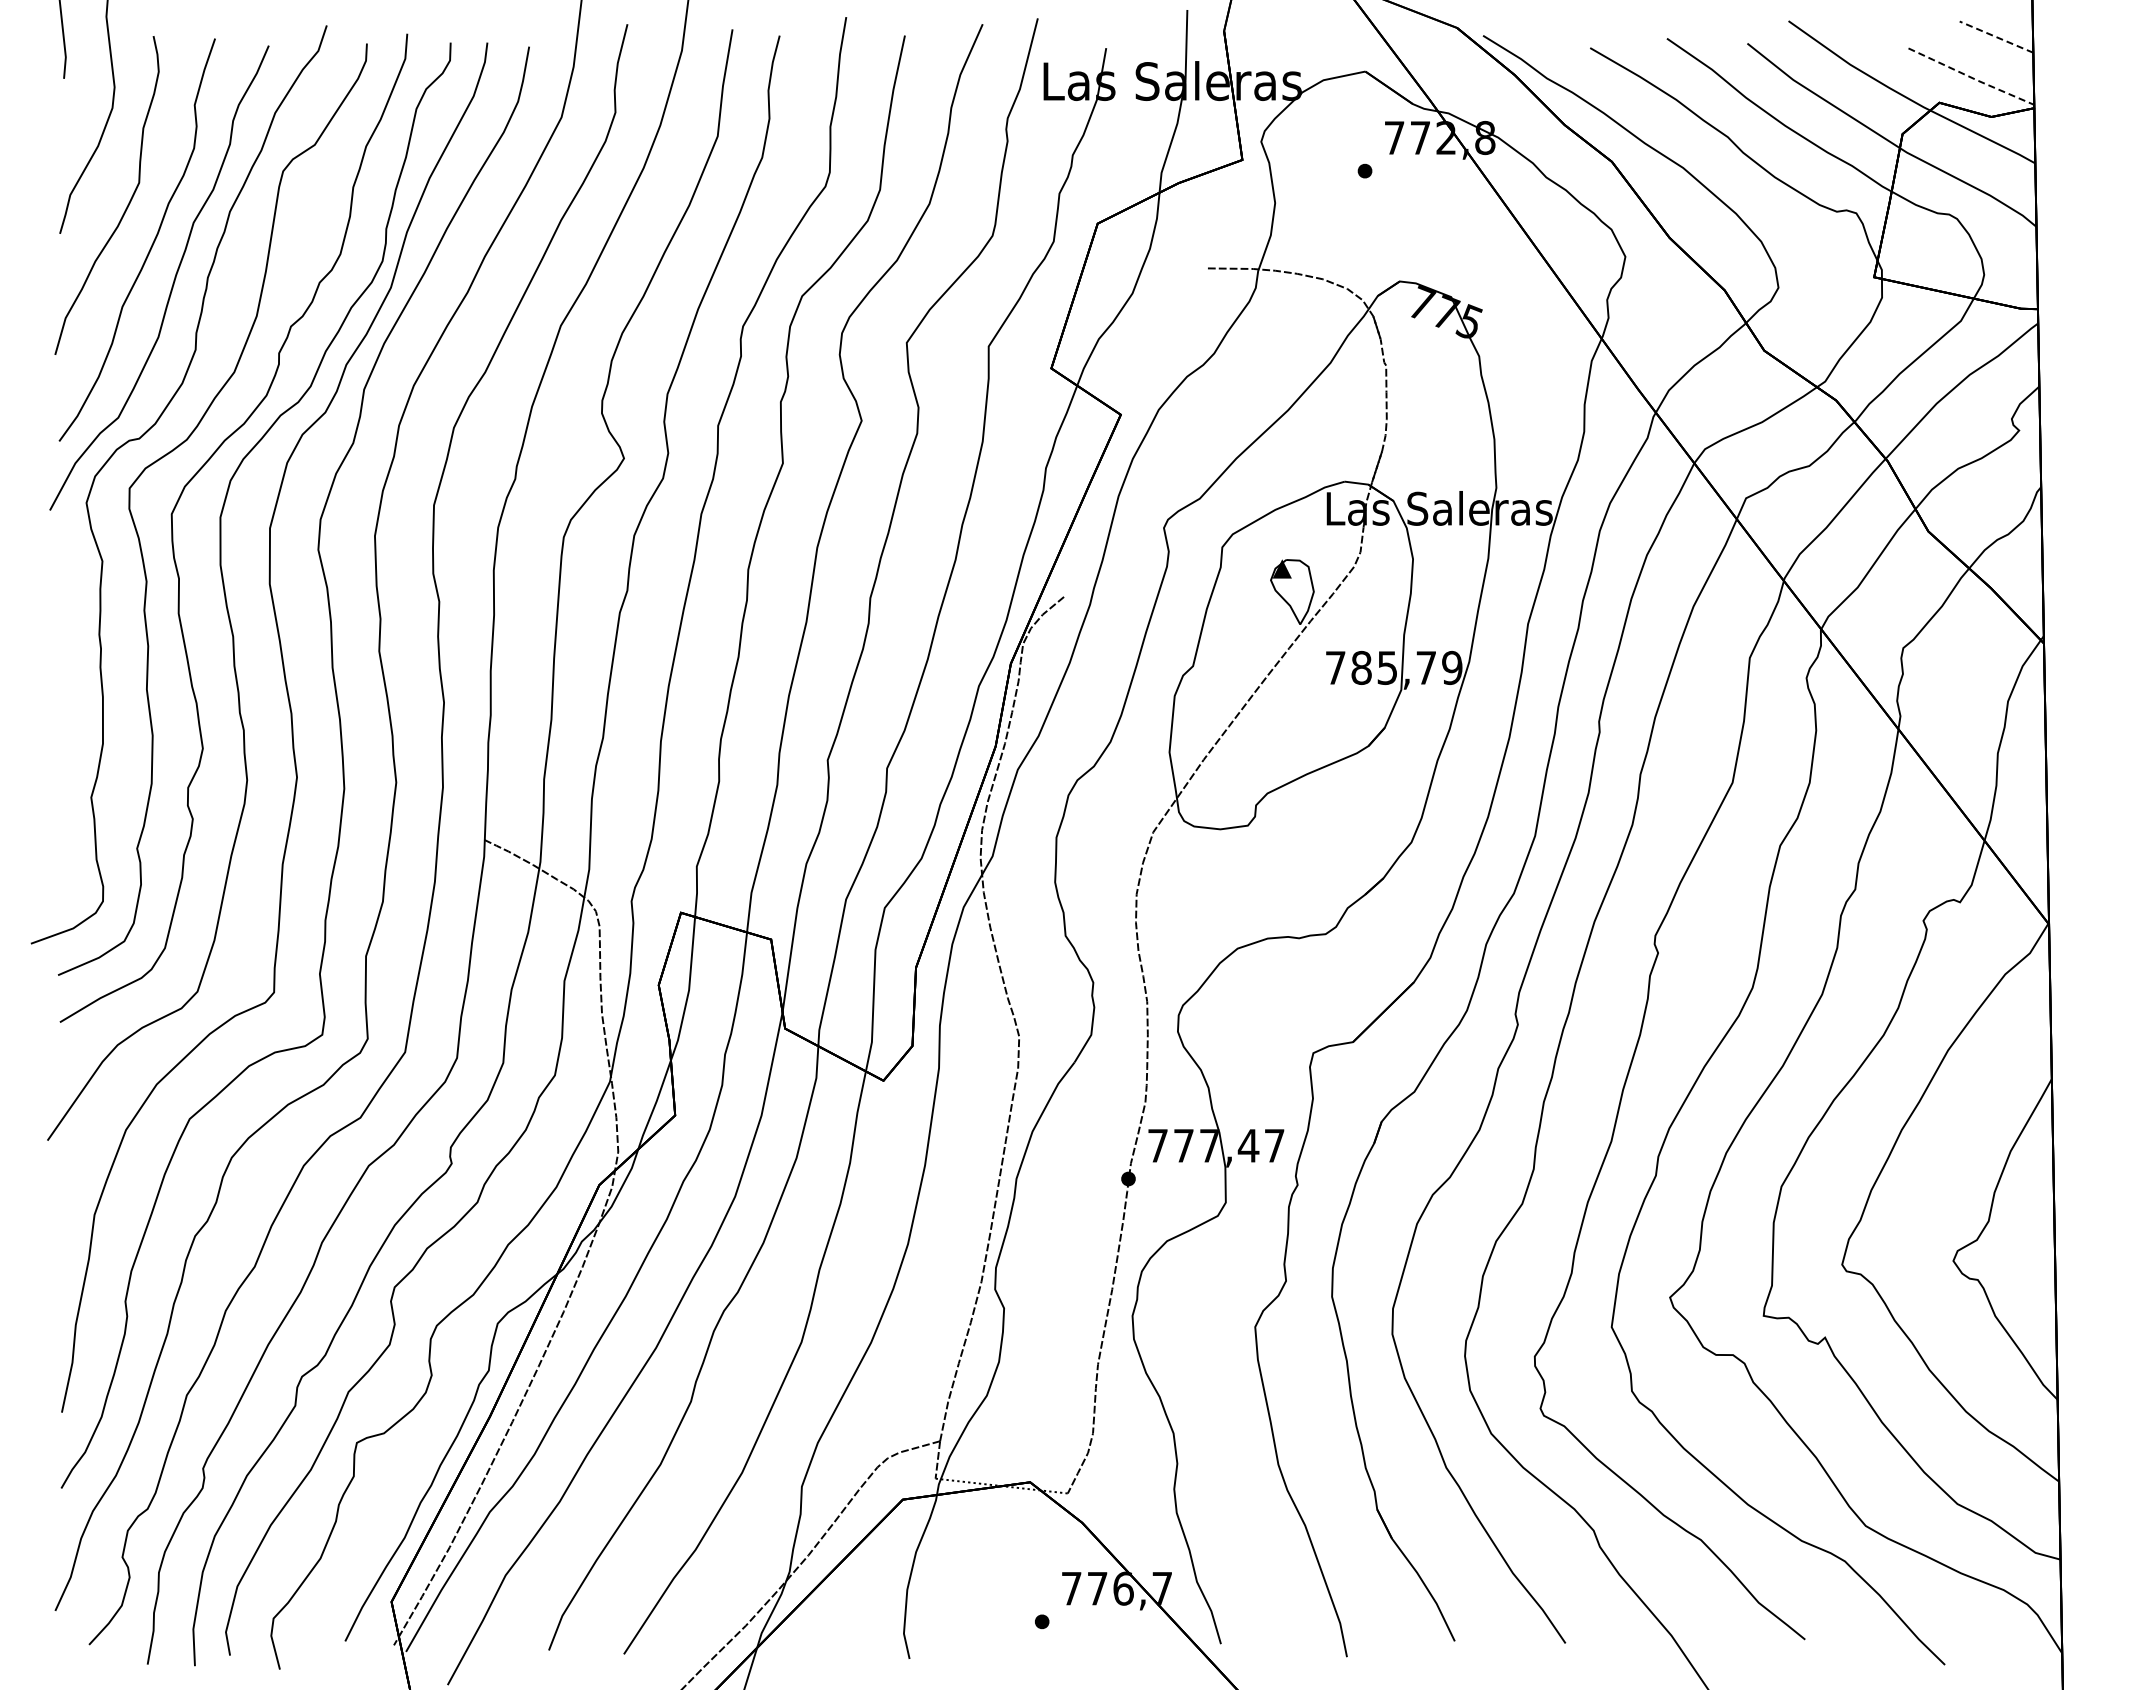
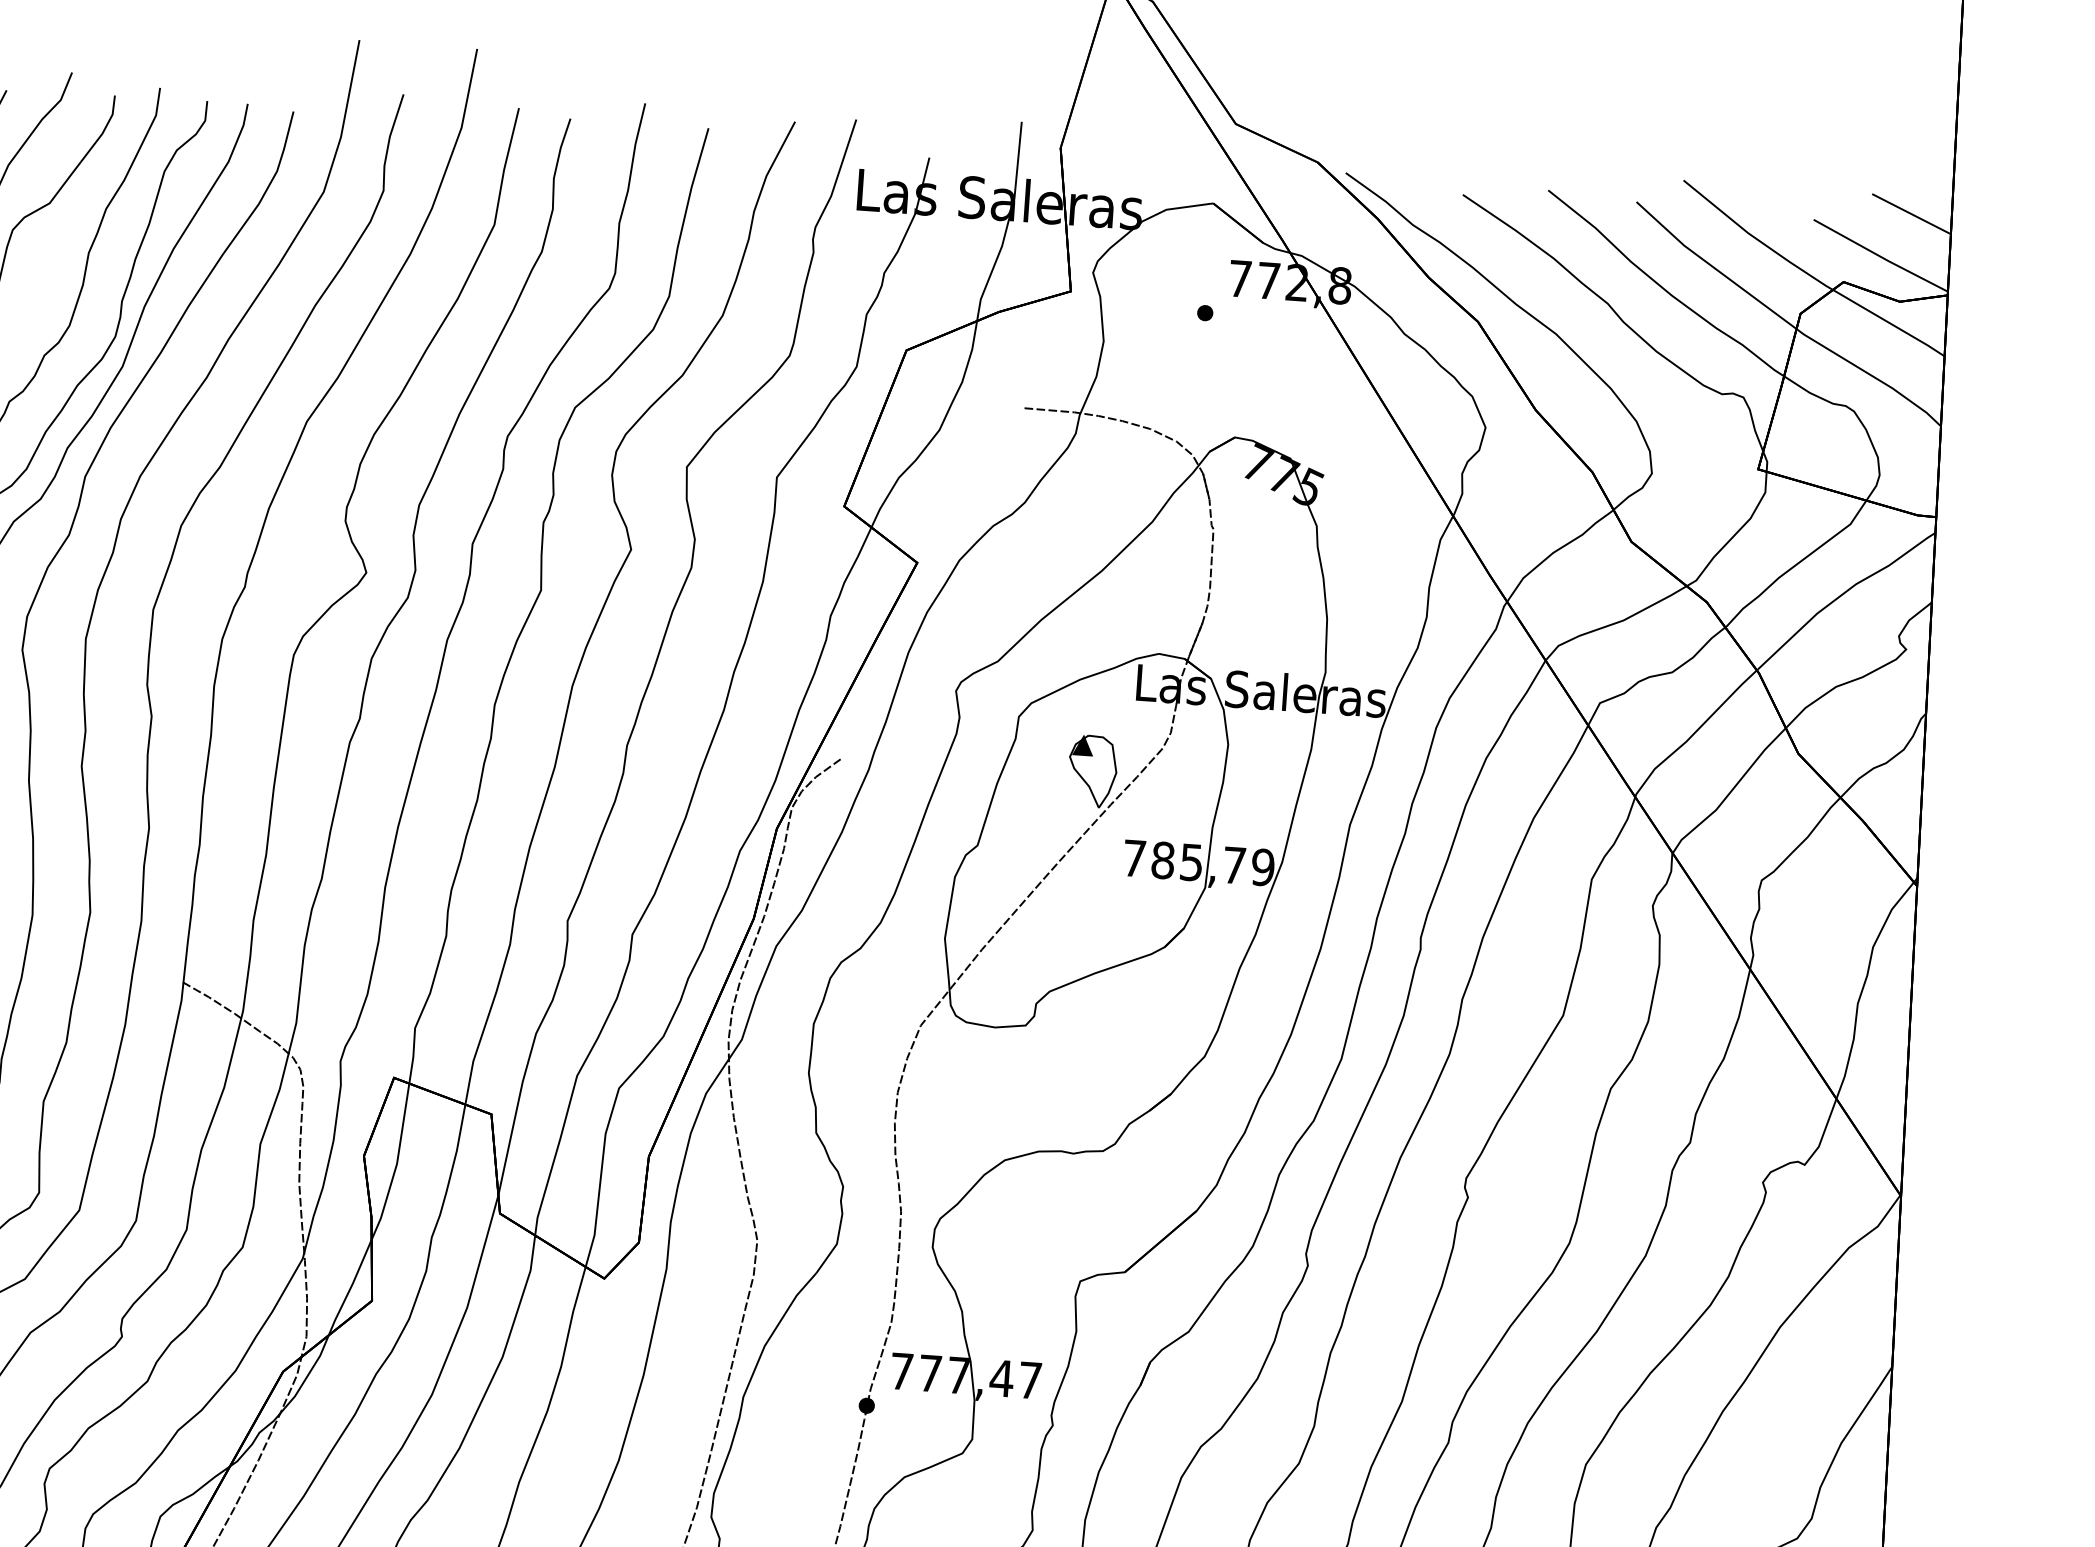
line: (1996, 37) -> (1911, 214), dashed -> solid
line: (1971, 77) -> (1880, 256), dashed -> solid

